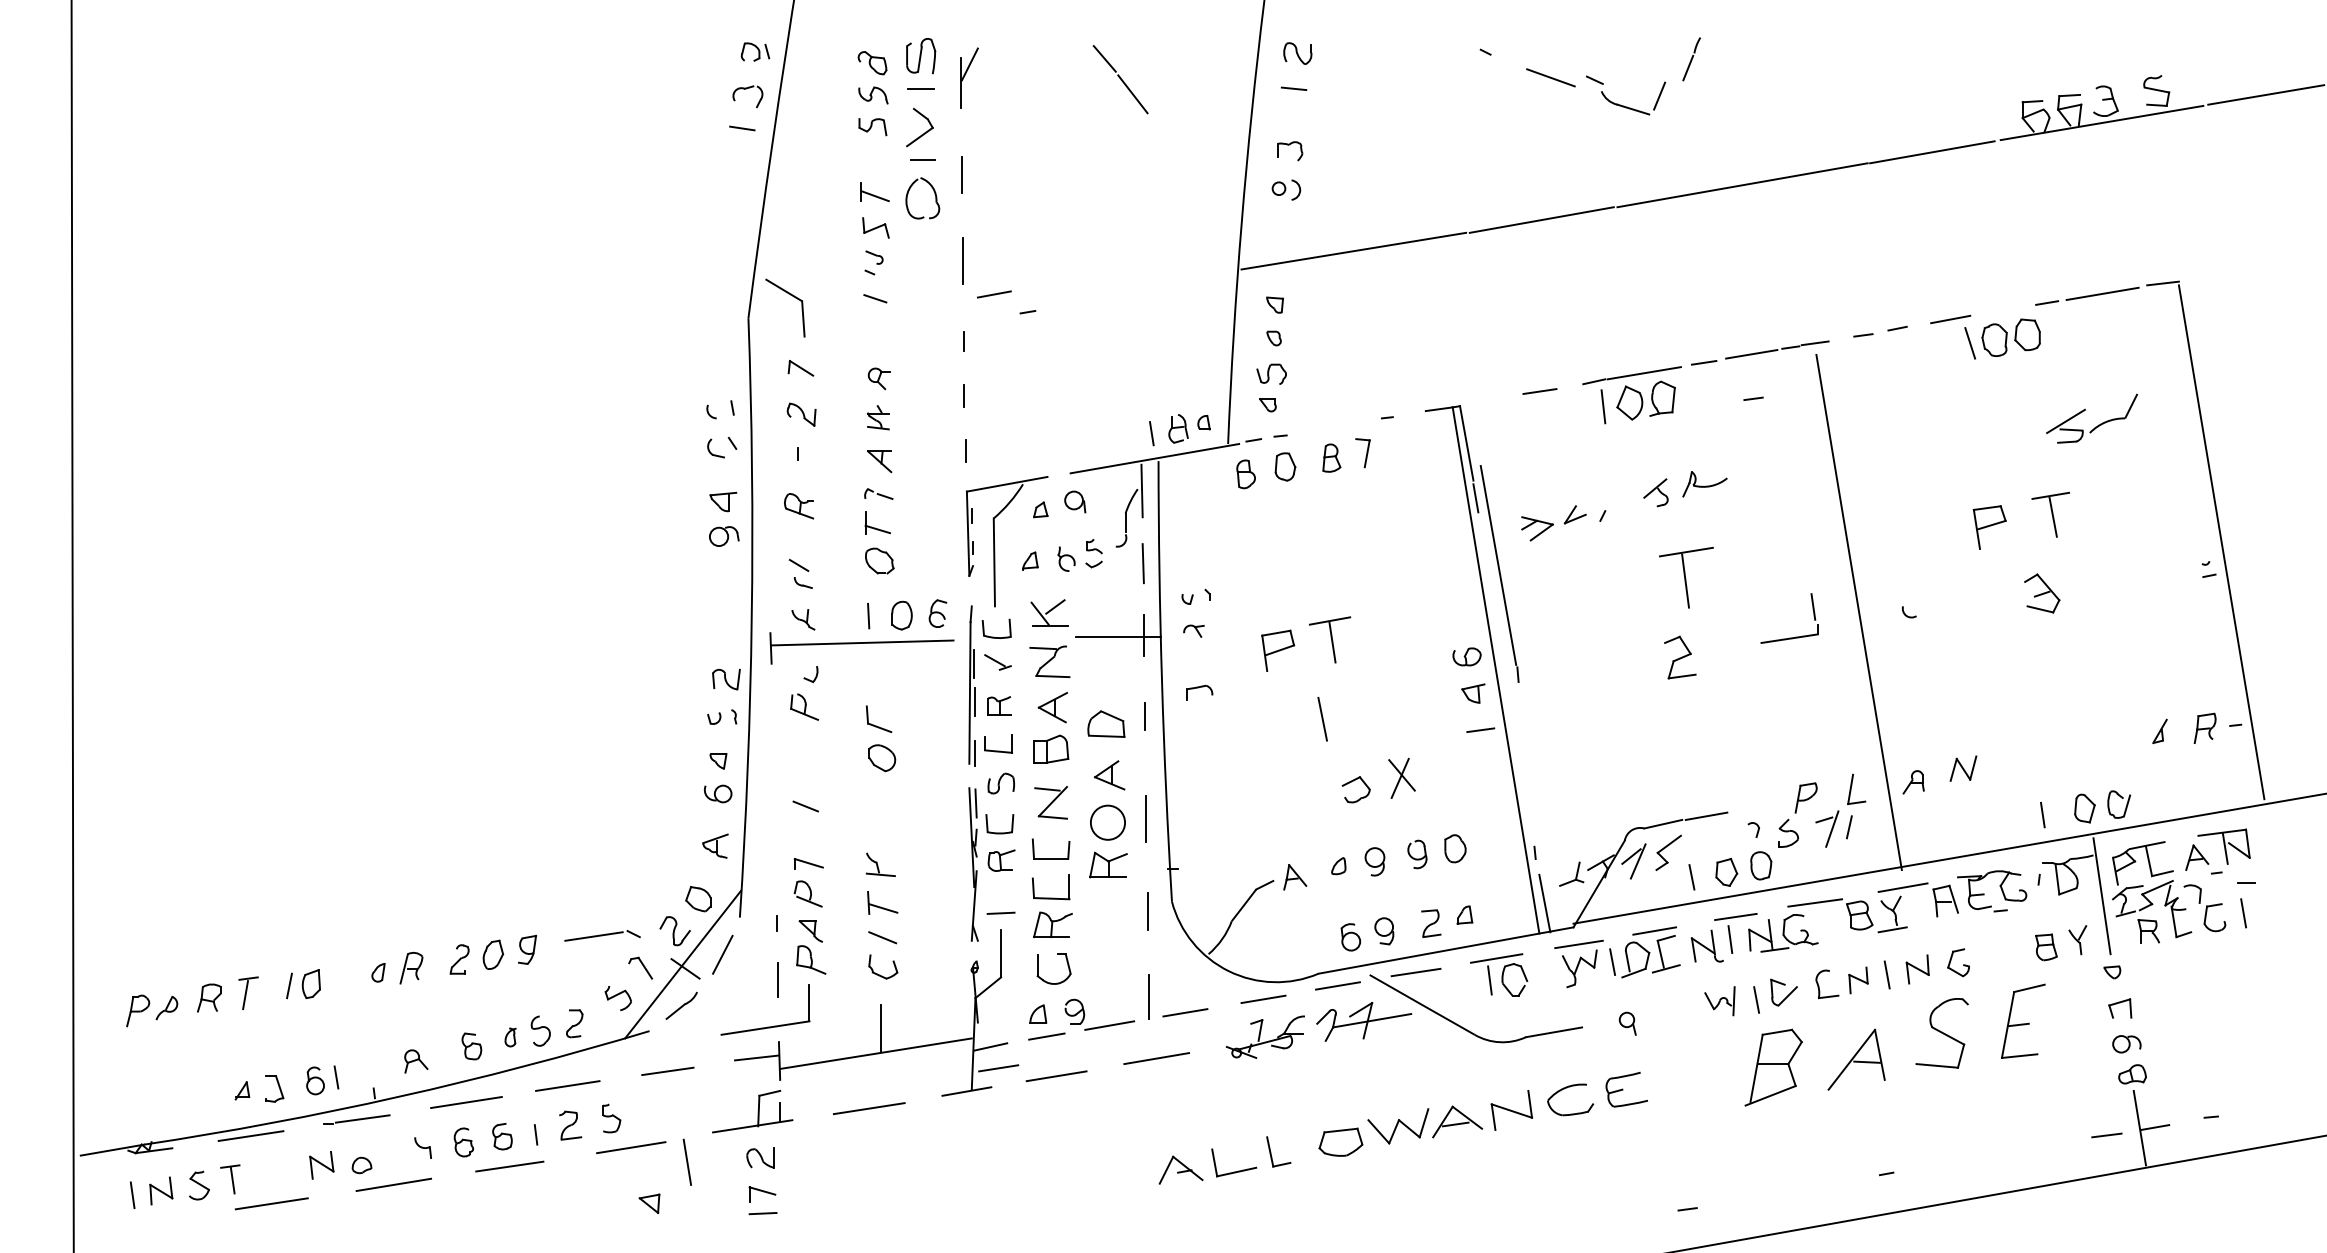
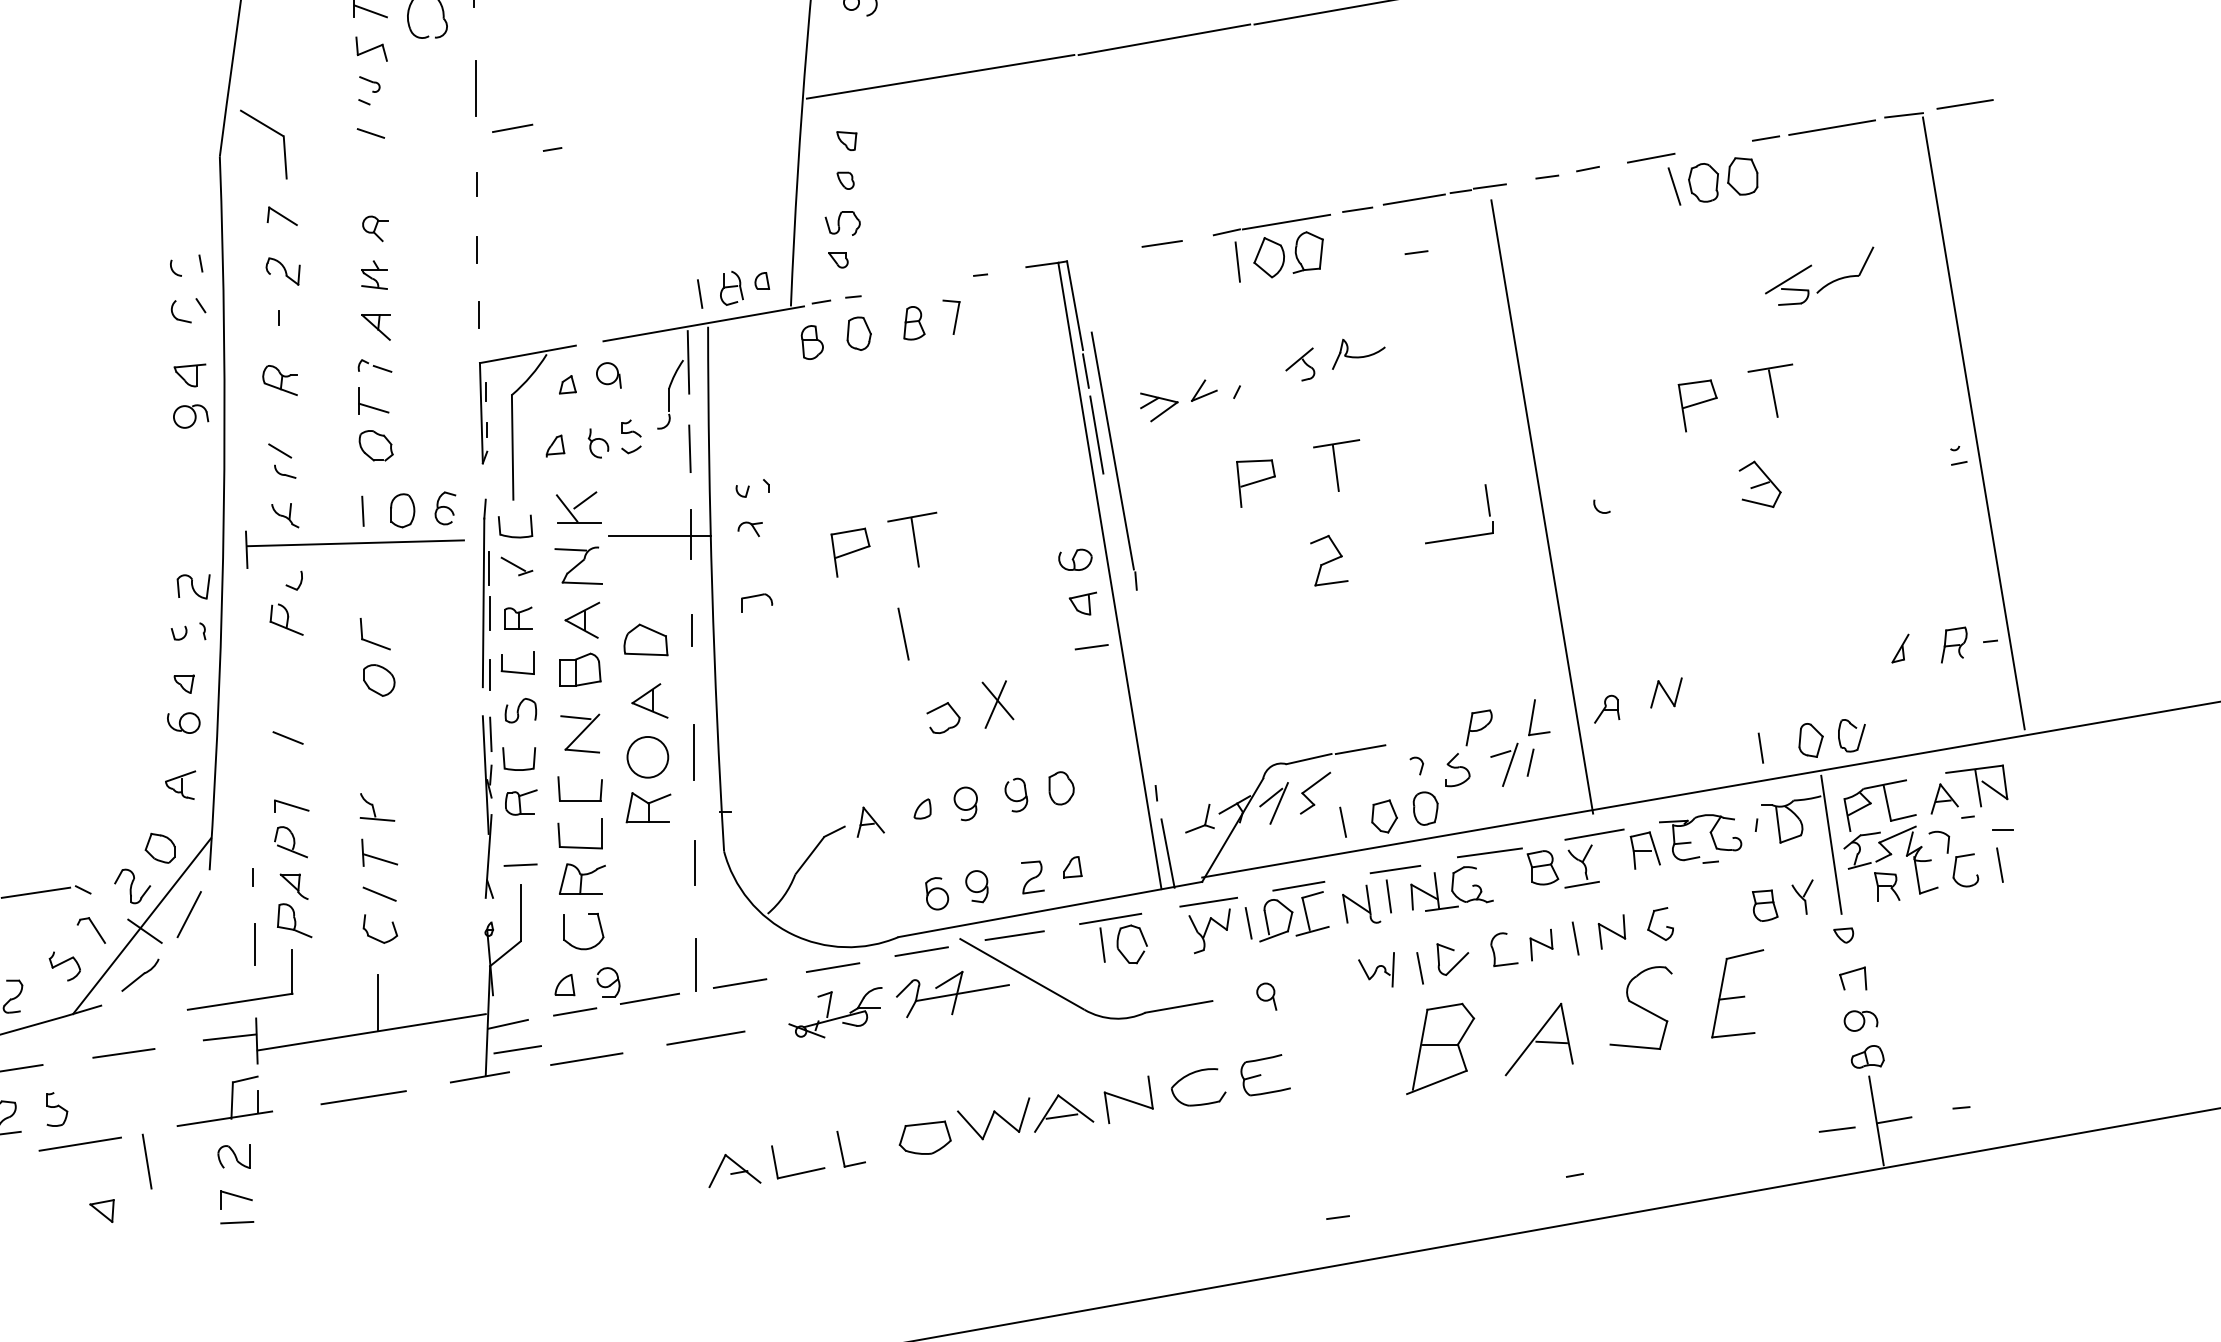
line: (2214, 274) -> (1965, 104), added
line: (1484, 551) -> (1096, 434), added
part: (1686, 577) -> (1336, 465), size x0.71
part: (1618, 592) -> (1255, 483), added

